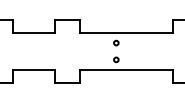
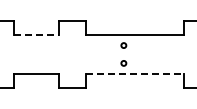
line: (35, 32) -> (37, 34), solid -> dashed
line: (127, 70) -> (135, 74), solid -> dashed

